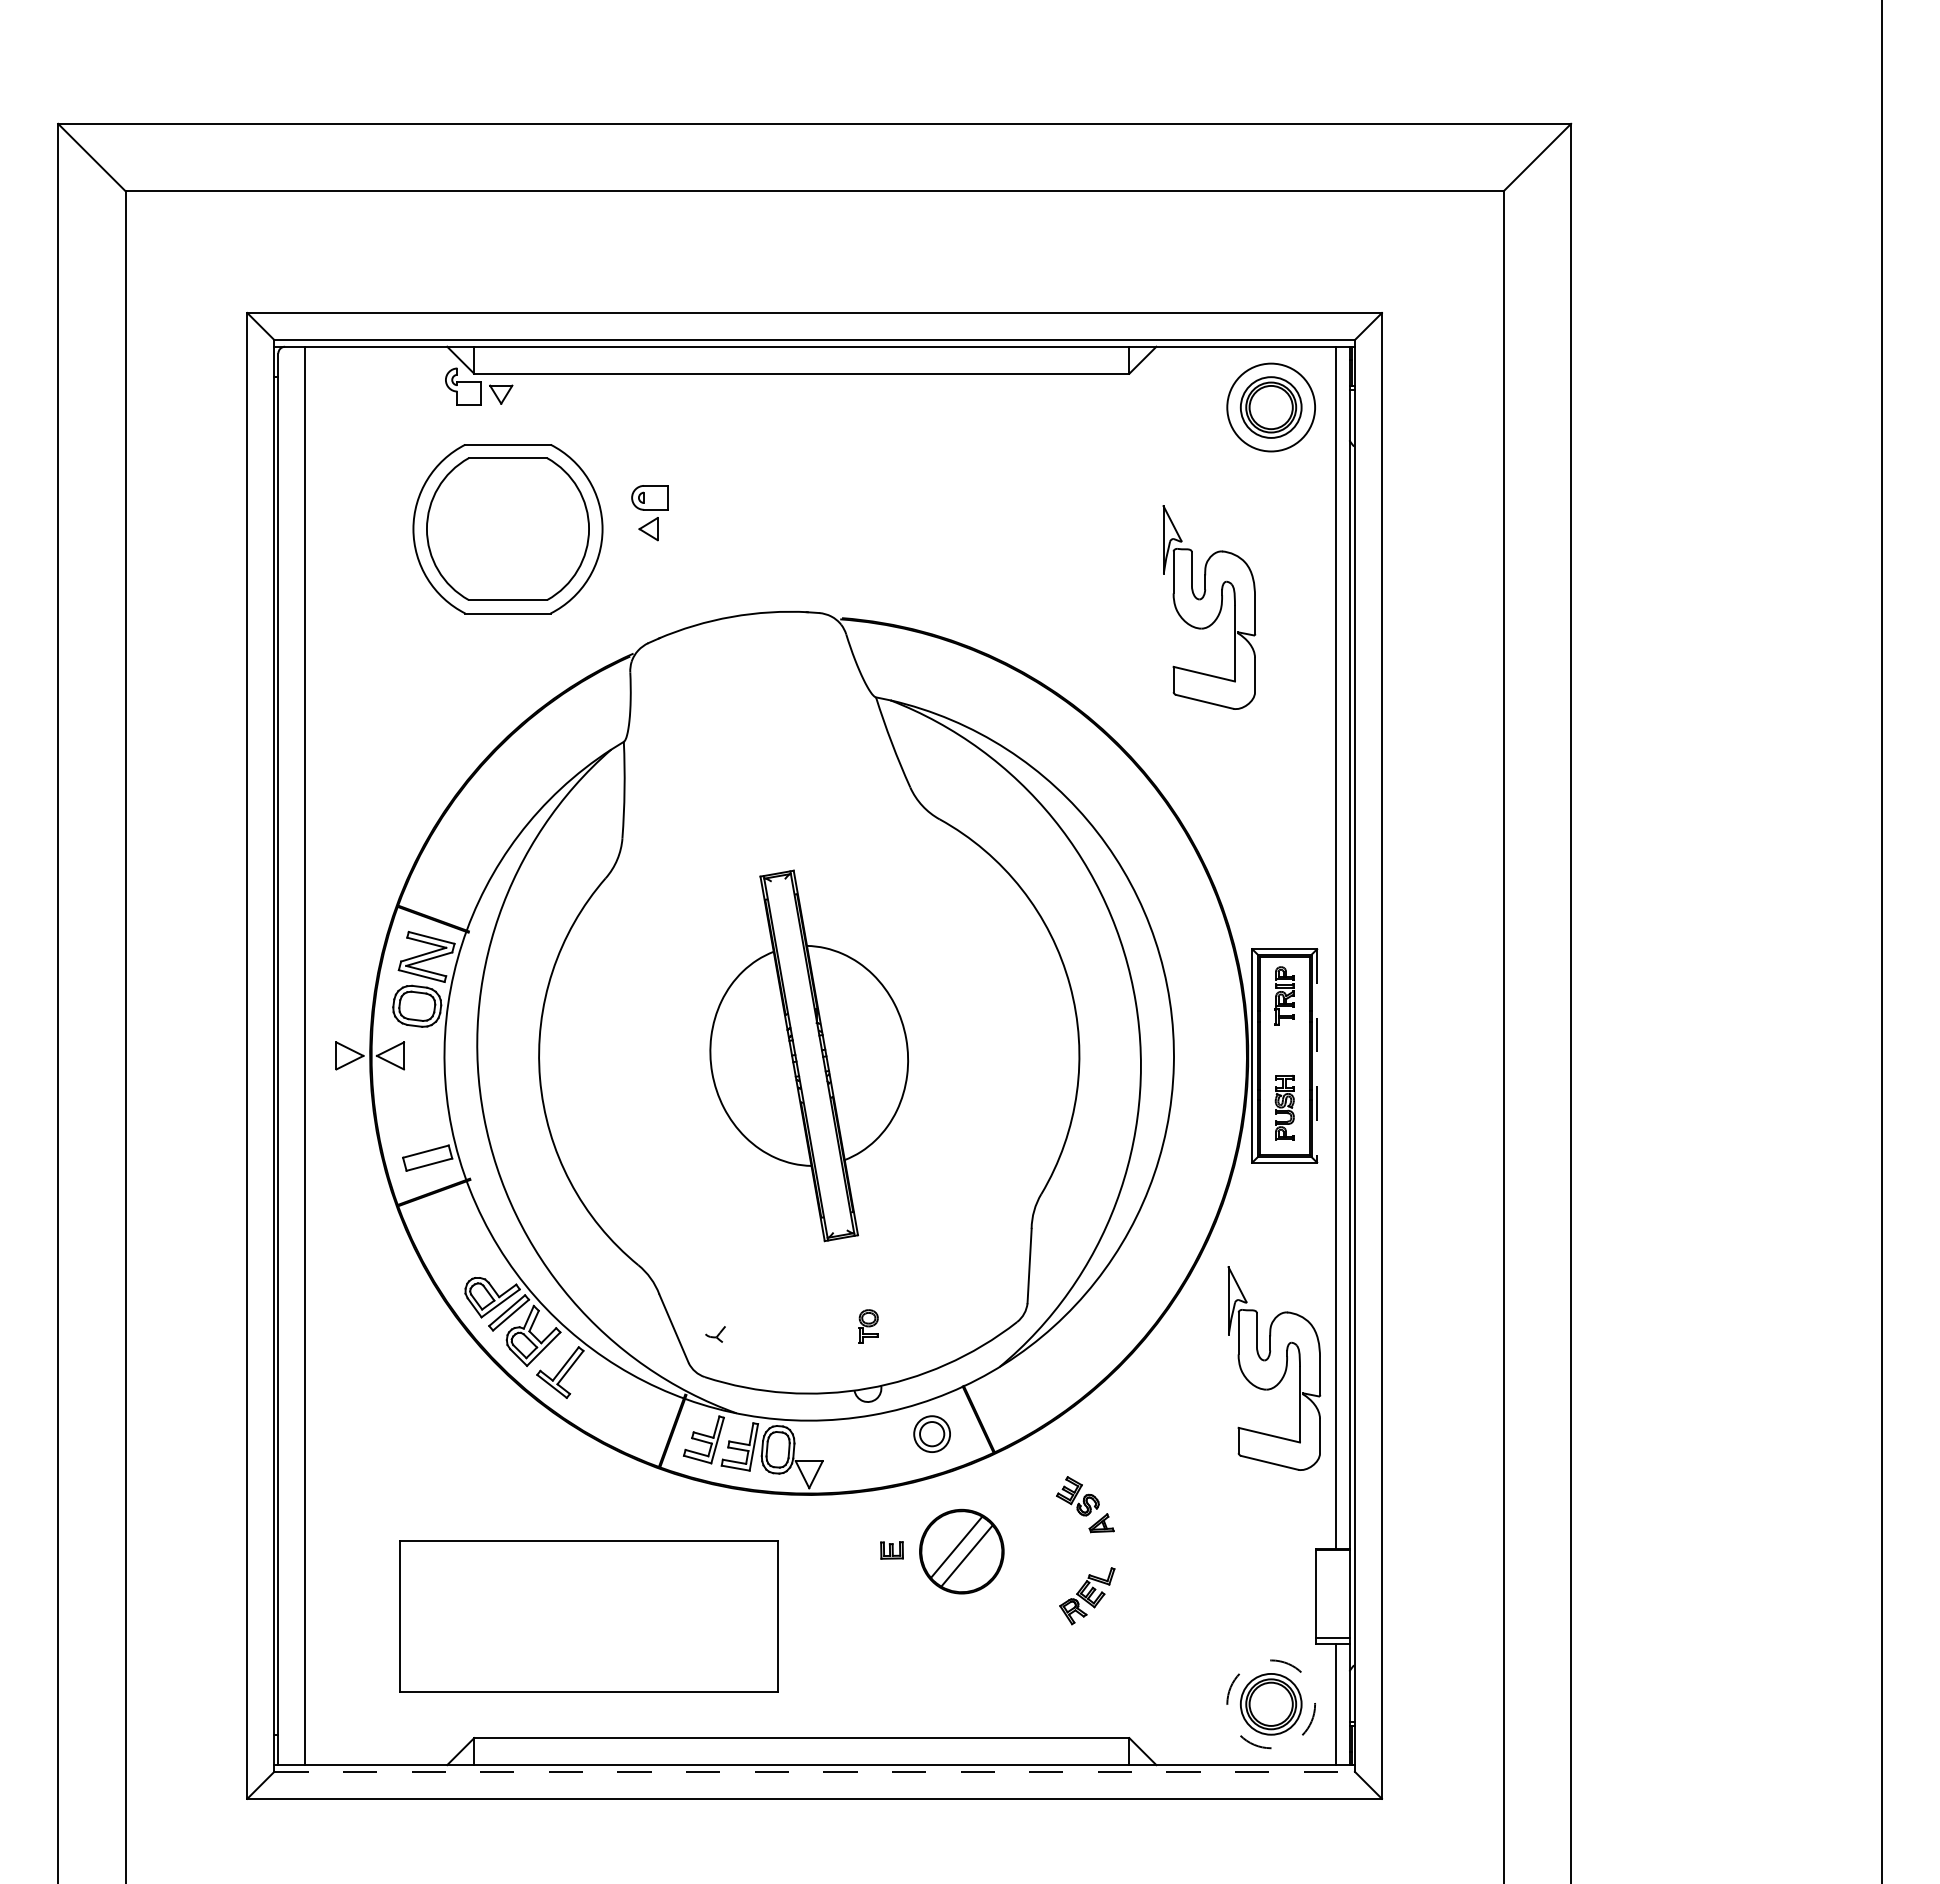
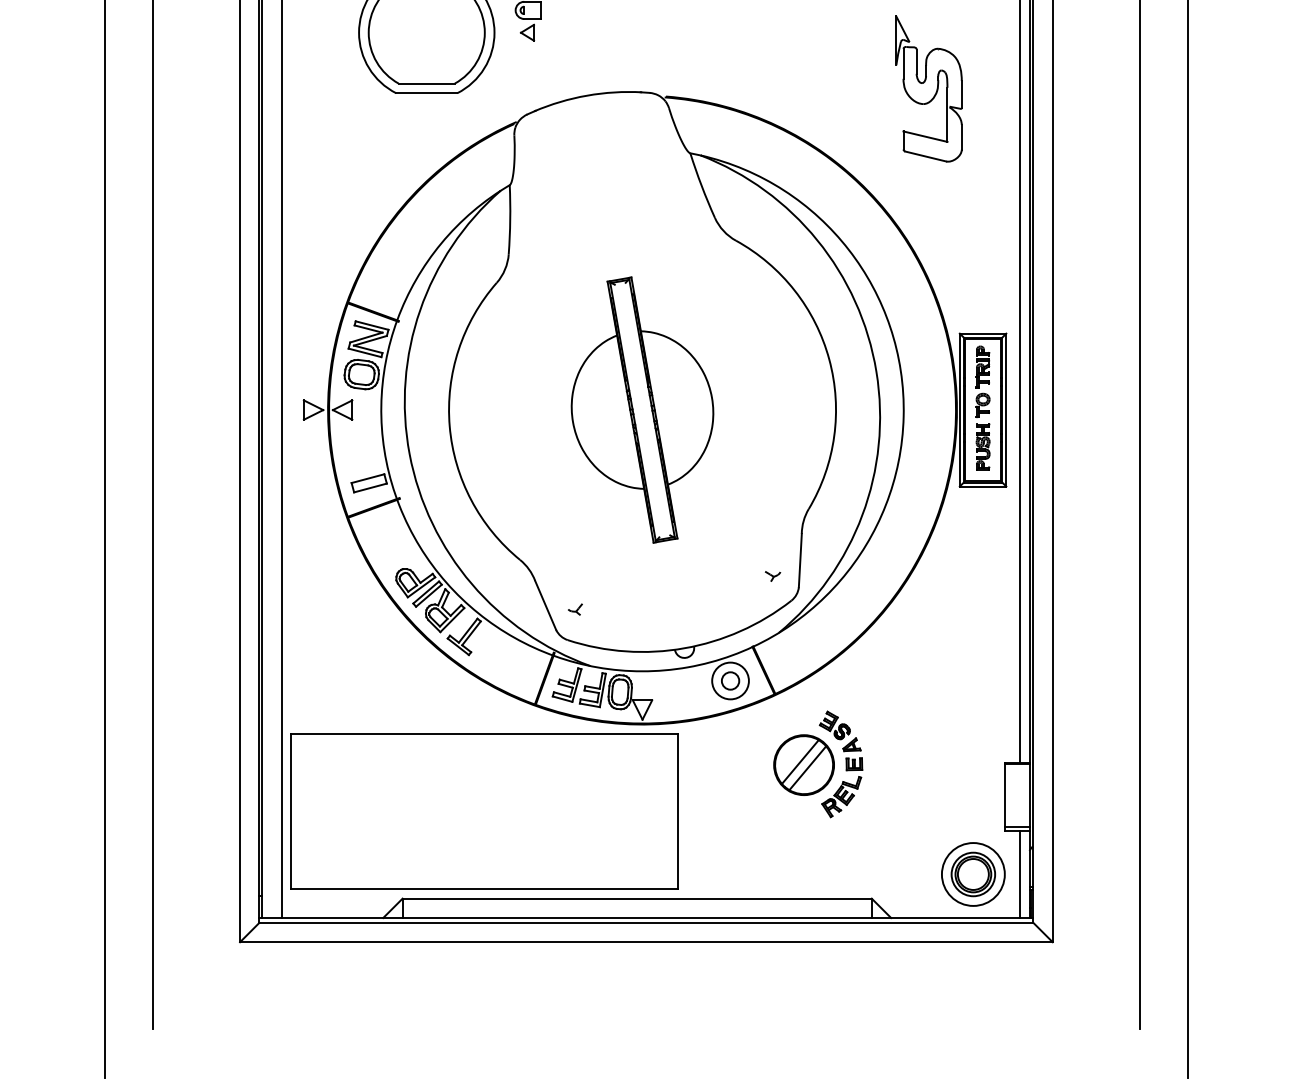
line: (1317, 1055) -> (1006, 409), dashed -> solid
part: (991, 1287) -> (773, 575), added
part: (868, 1326) -> (982, 405), moved
part: (1274, 1368) -> (975, 633), removed
circle: (931, 1433) -> (730, 680), size x1.43
part: (891, 1550) -> (853, 764), moved
part: (961, 1551) -> (803, 765), moved
part: (588, 1616) -> (484, 811), size x1.43
circle: (1271, 1704) -> (973, 874), dashed -> solid
line: (815, 1771) -> (647, 922), dashed -> solid

